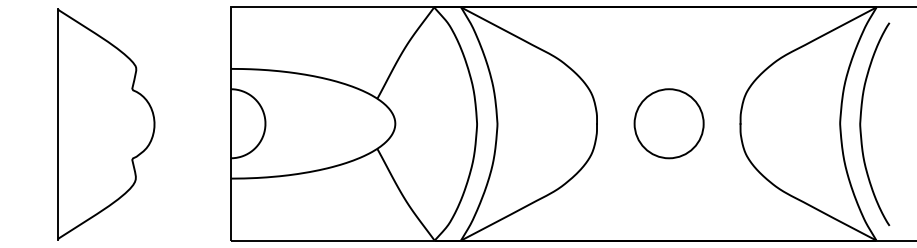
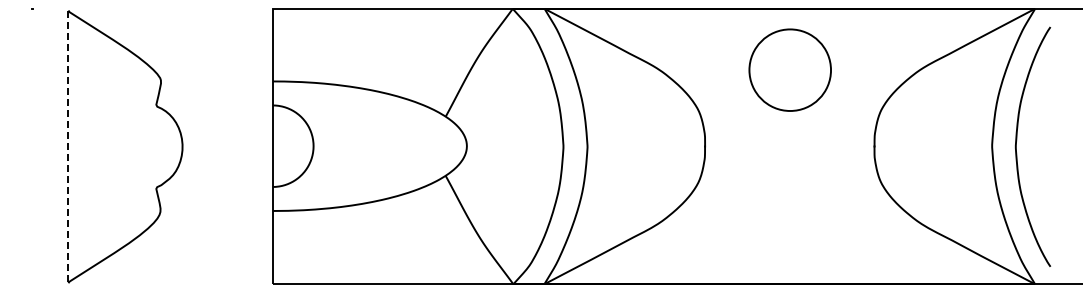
circle: (668, 123) -> (789, 69), moved
line: (57, 124) -> (68, 147), solid -> dashed

